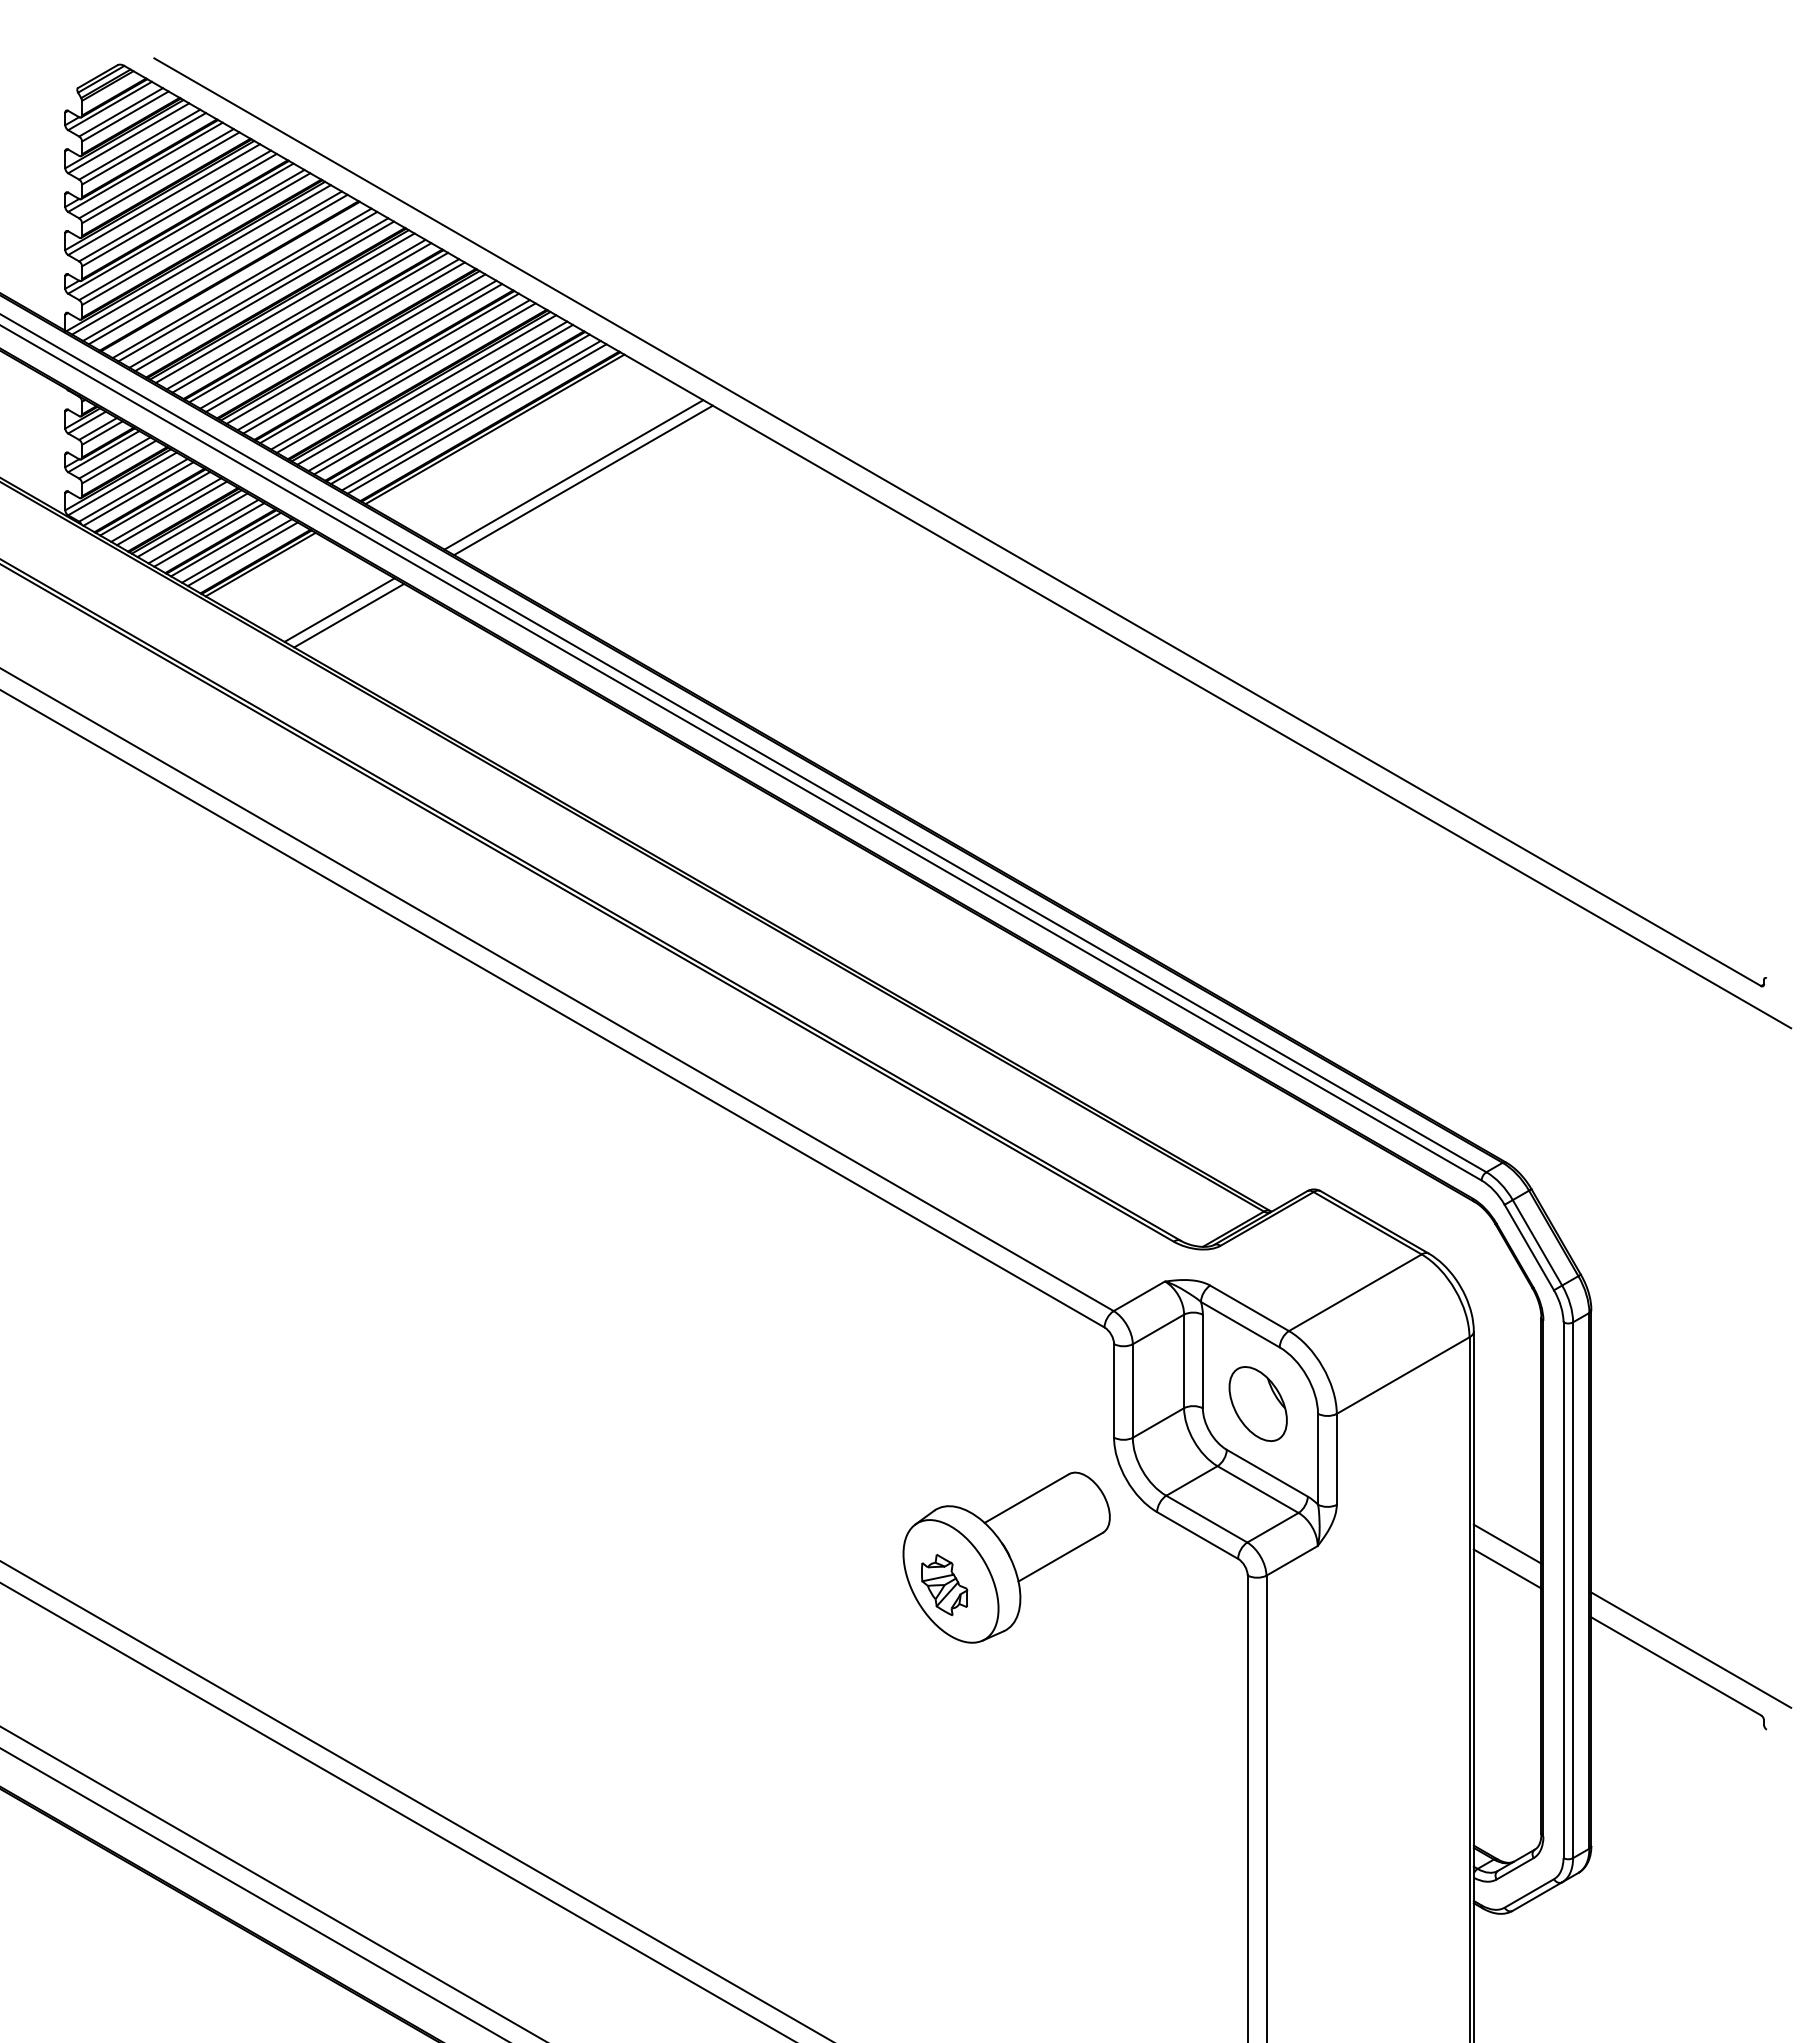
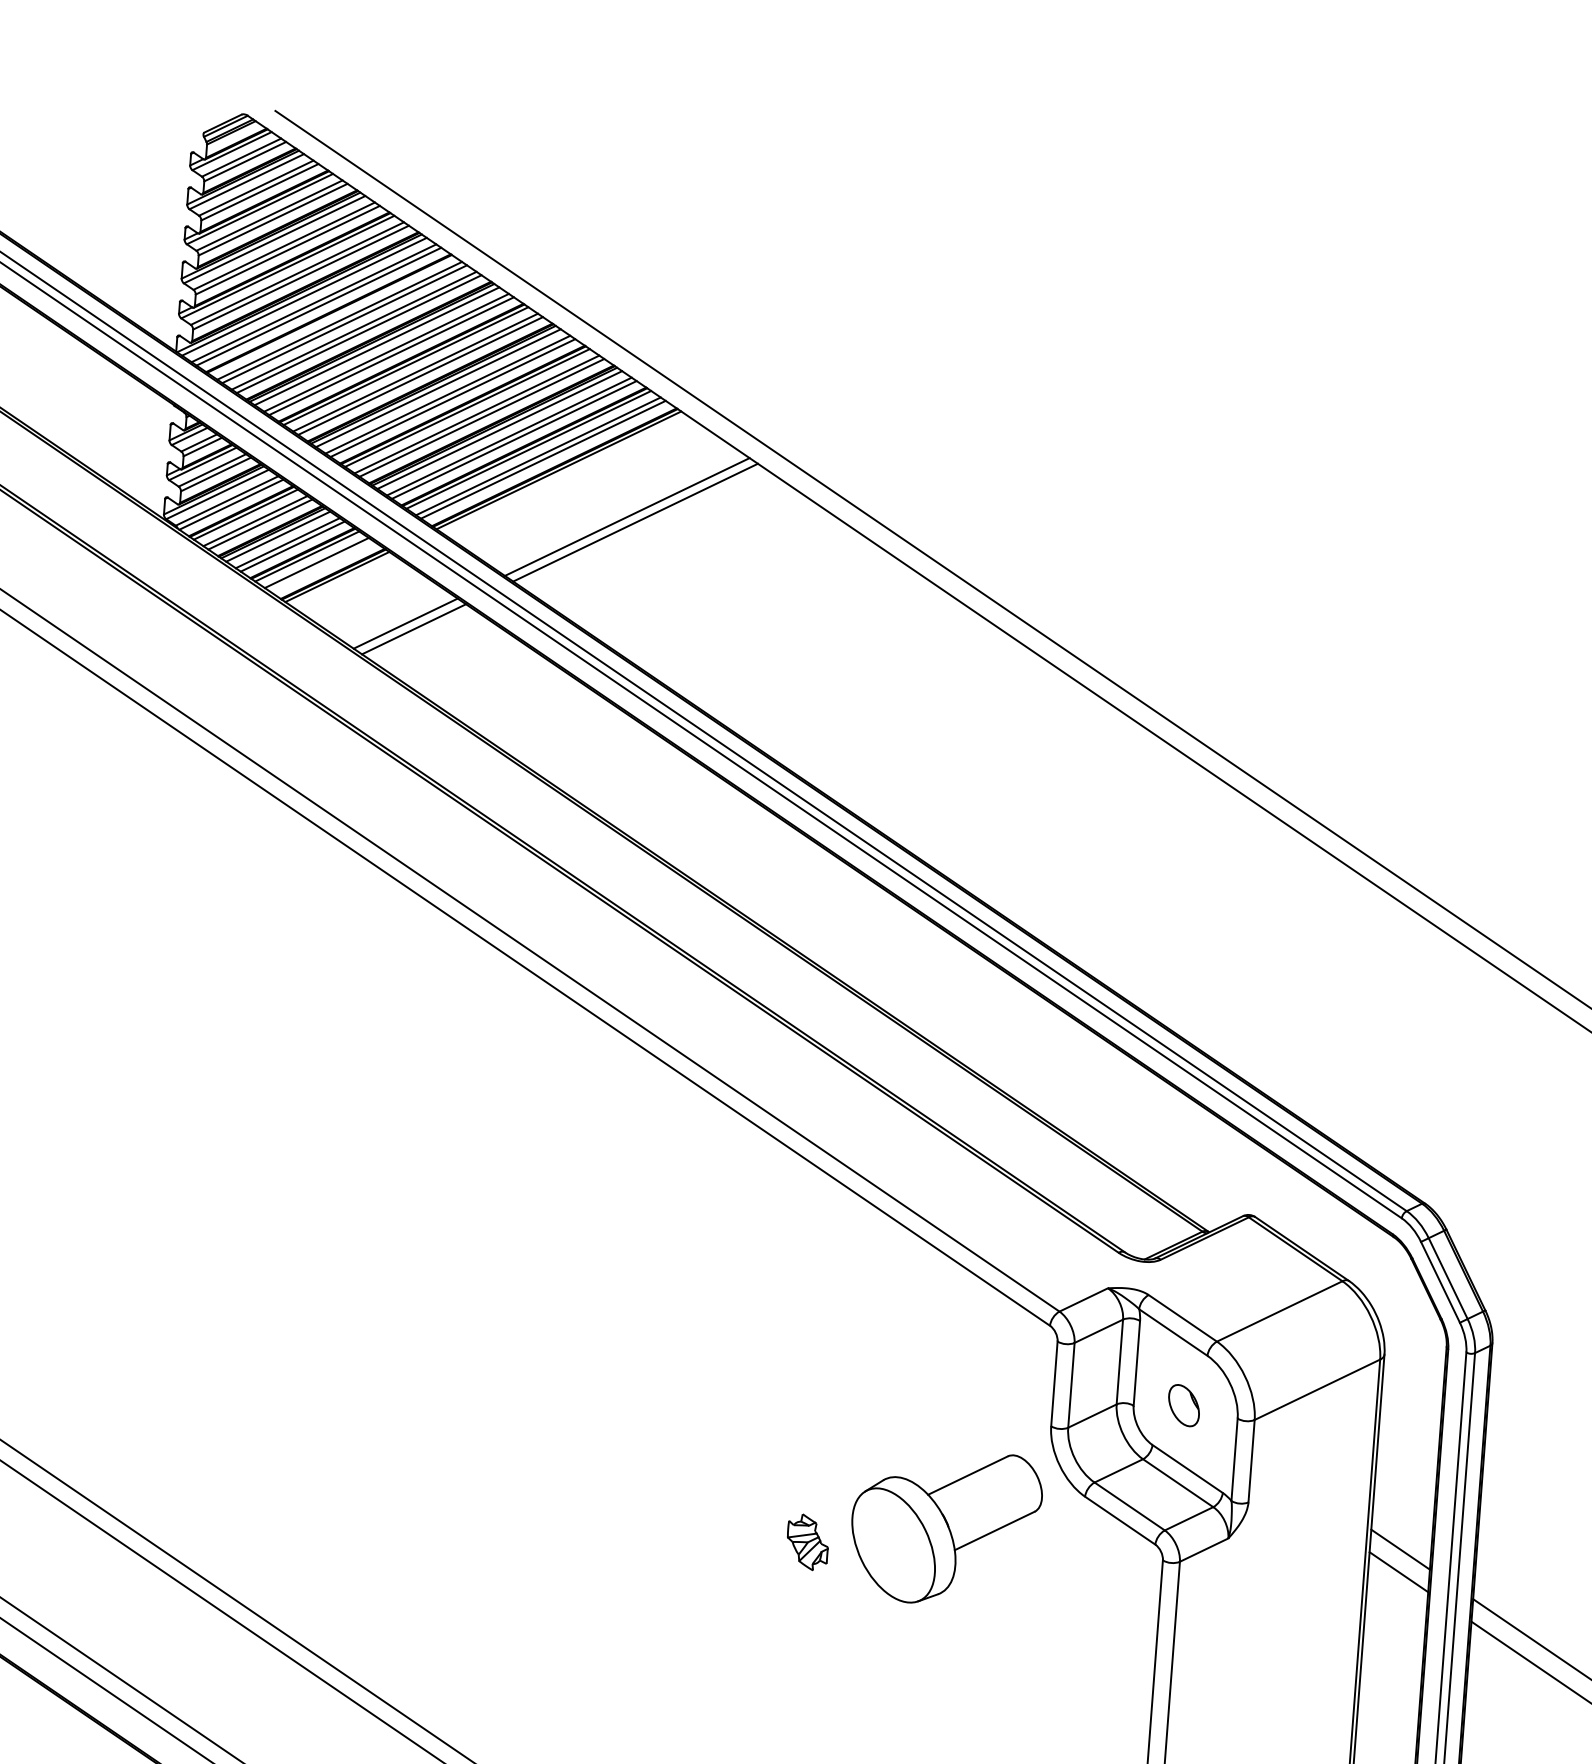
line: (242, 554) -> (321, 566), removed
part: (1257, 1403) -> (1183, 1405), size x0.6
part: (944, 1585) -> (807, 1542), moved

